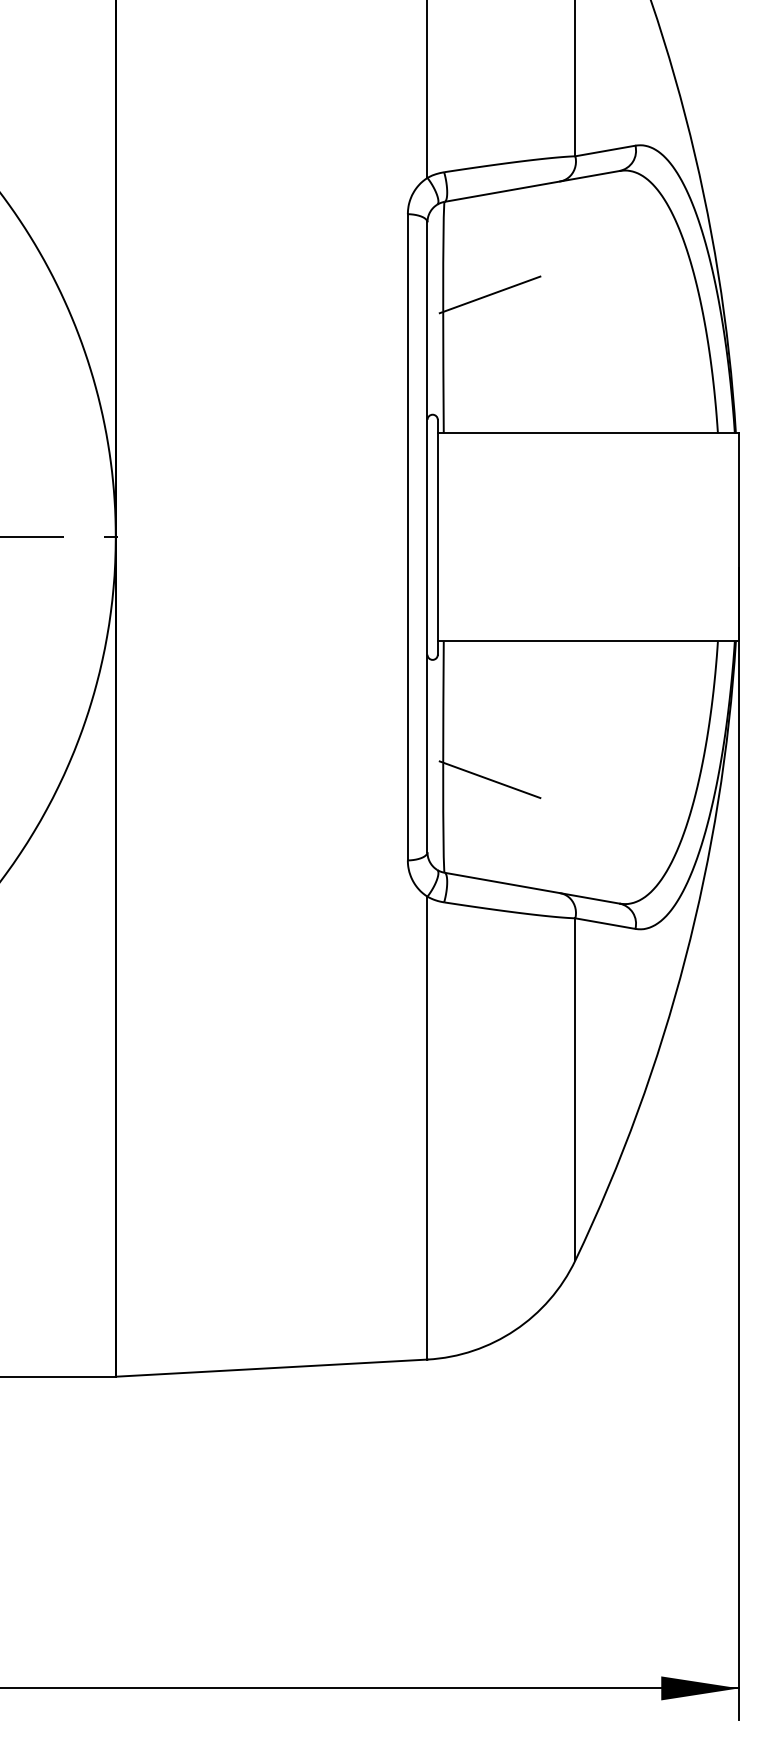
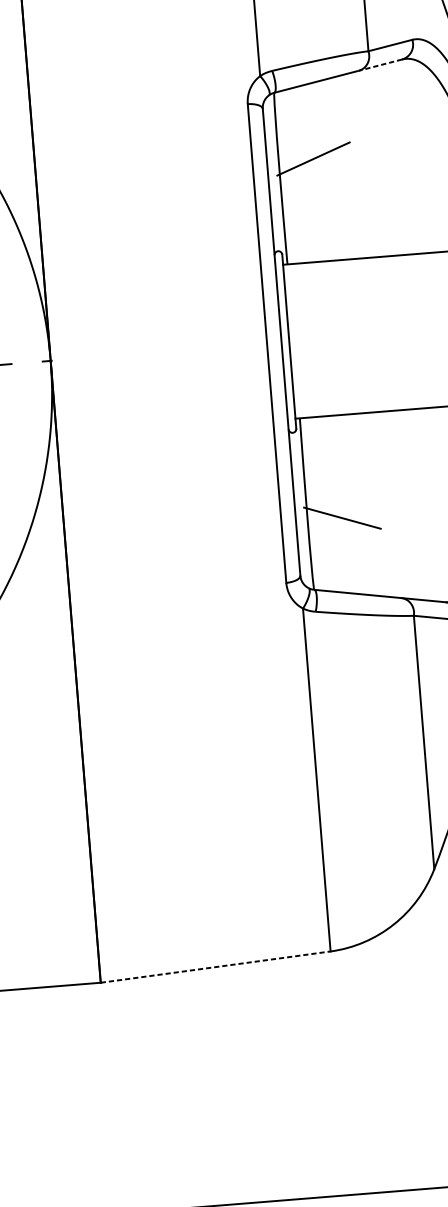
line: (589, 176) -> (380, 65), solid -> dashed
line: (272, 1368) -> (216, 967), solid -> dashed

